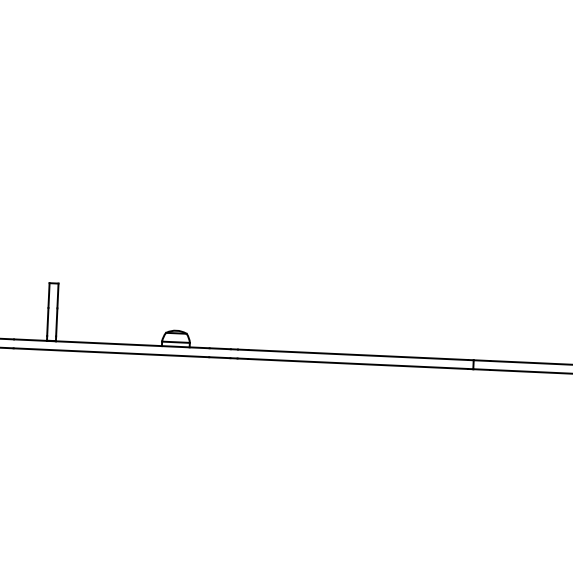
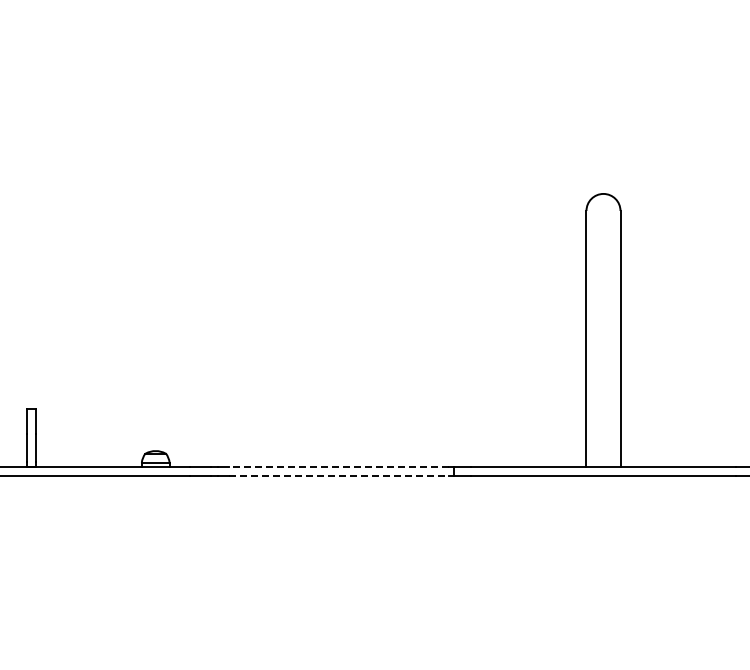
line: (358, 355) -> (338, 467), solid -> dashed
line: (358, 364) -> (339, 476), solid -> dashed

